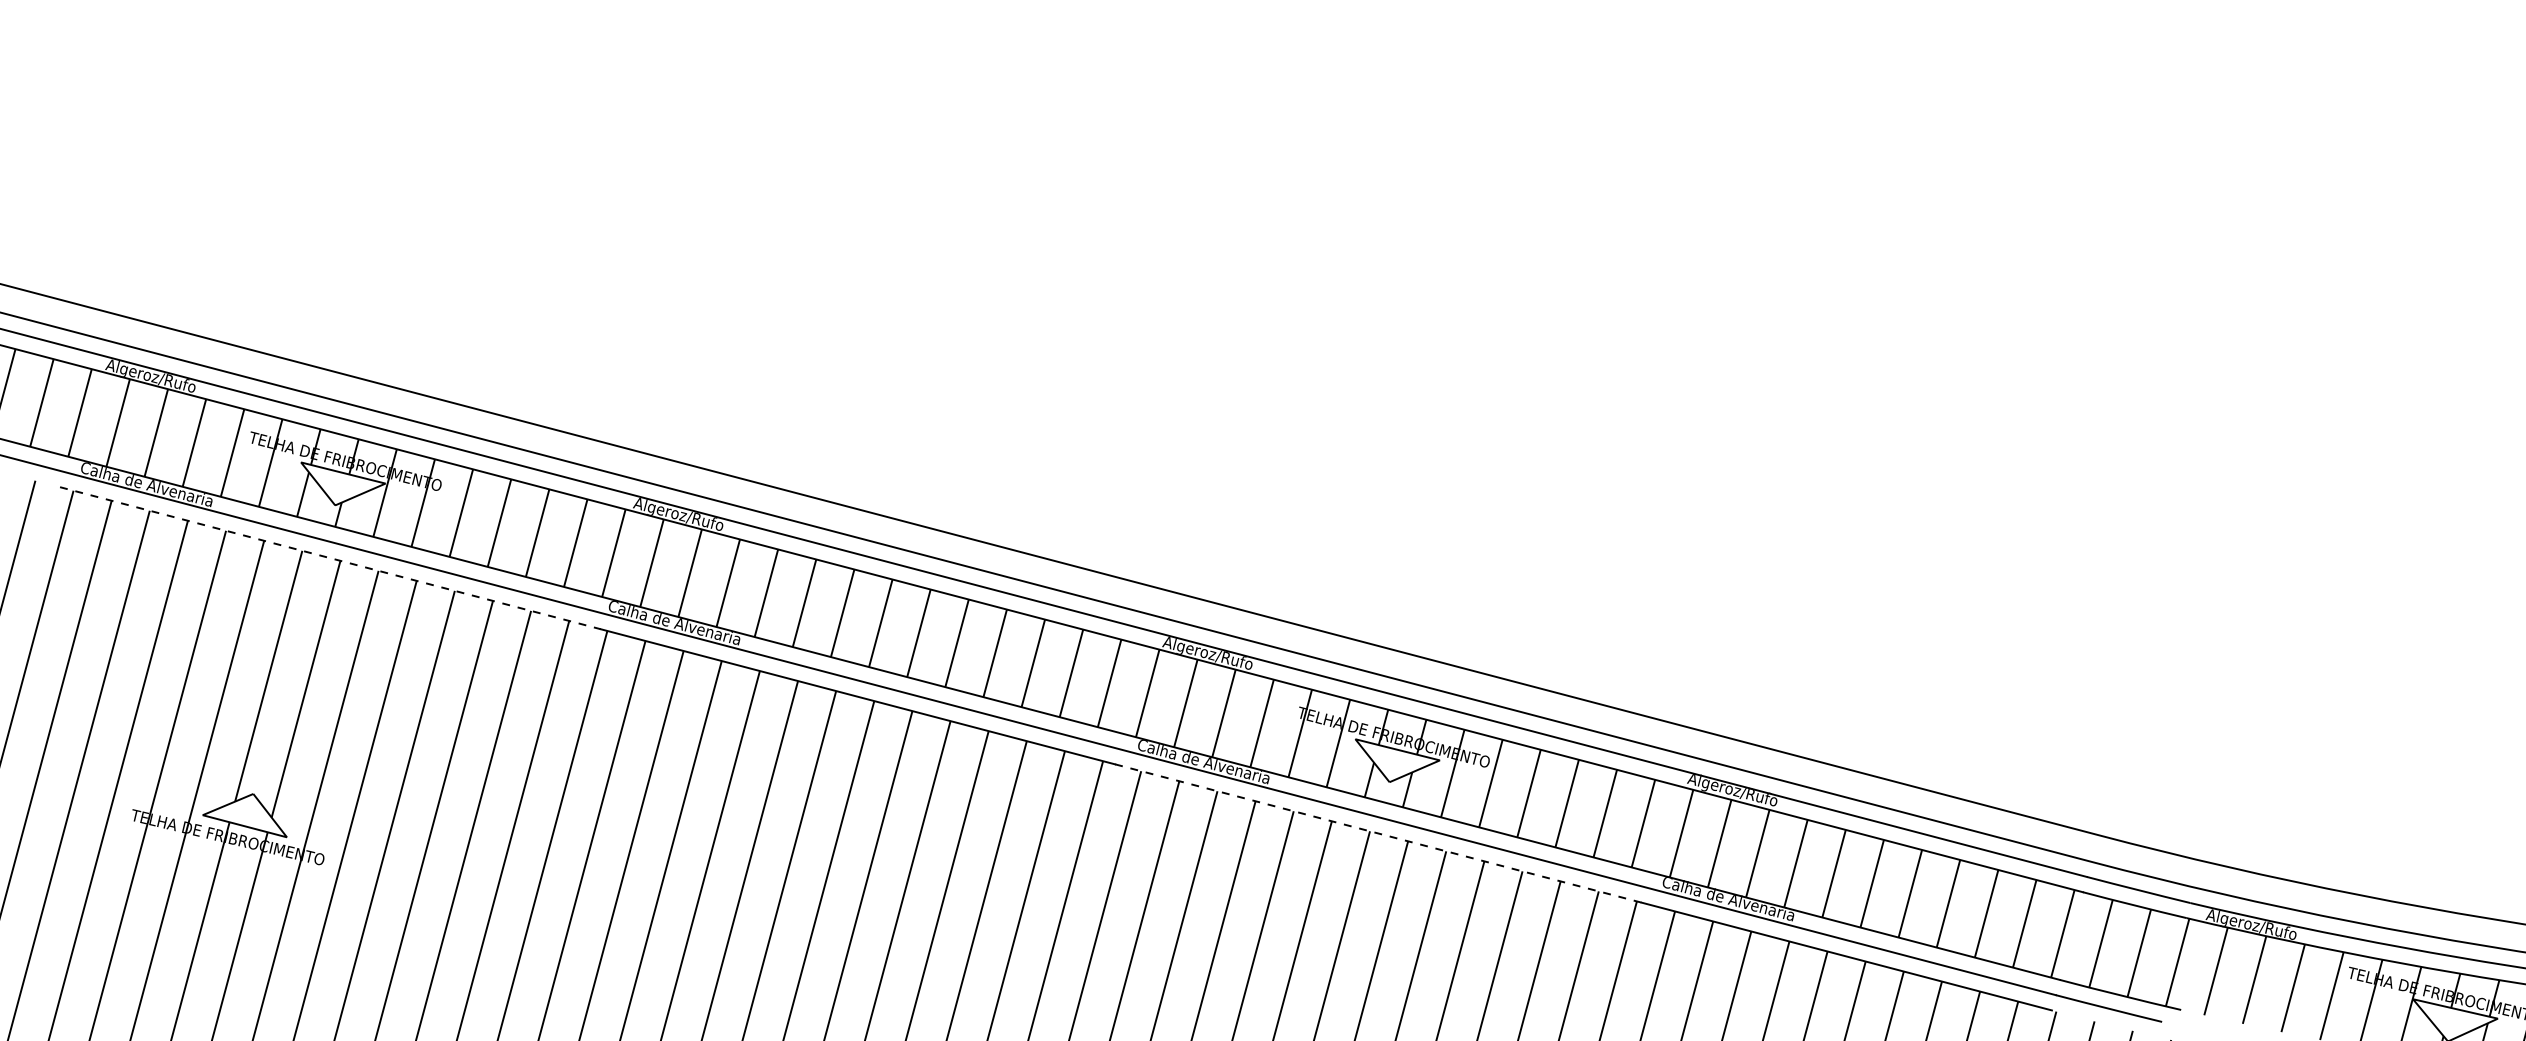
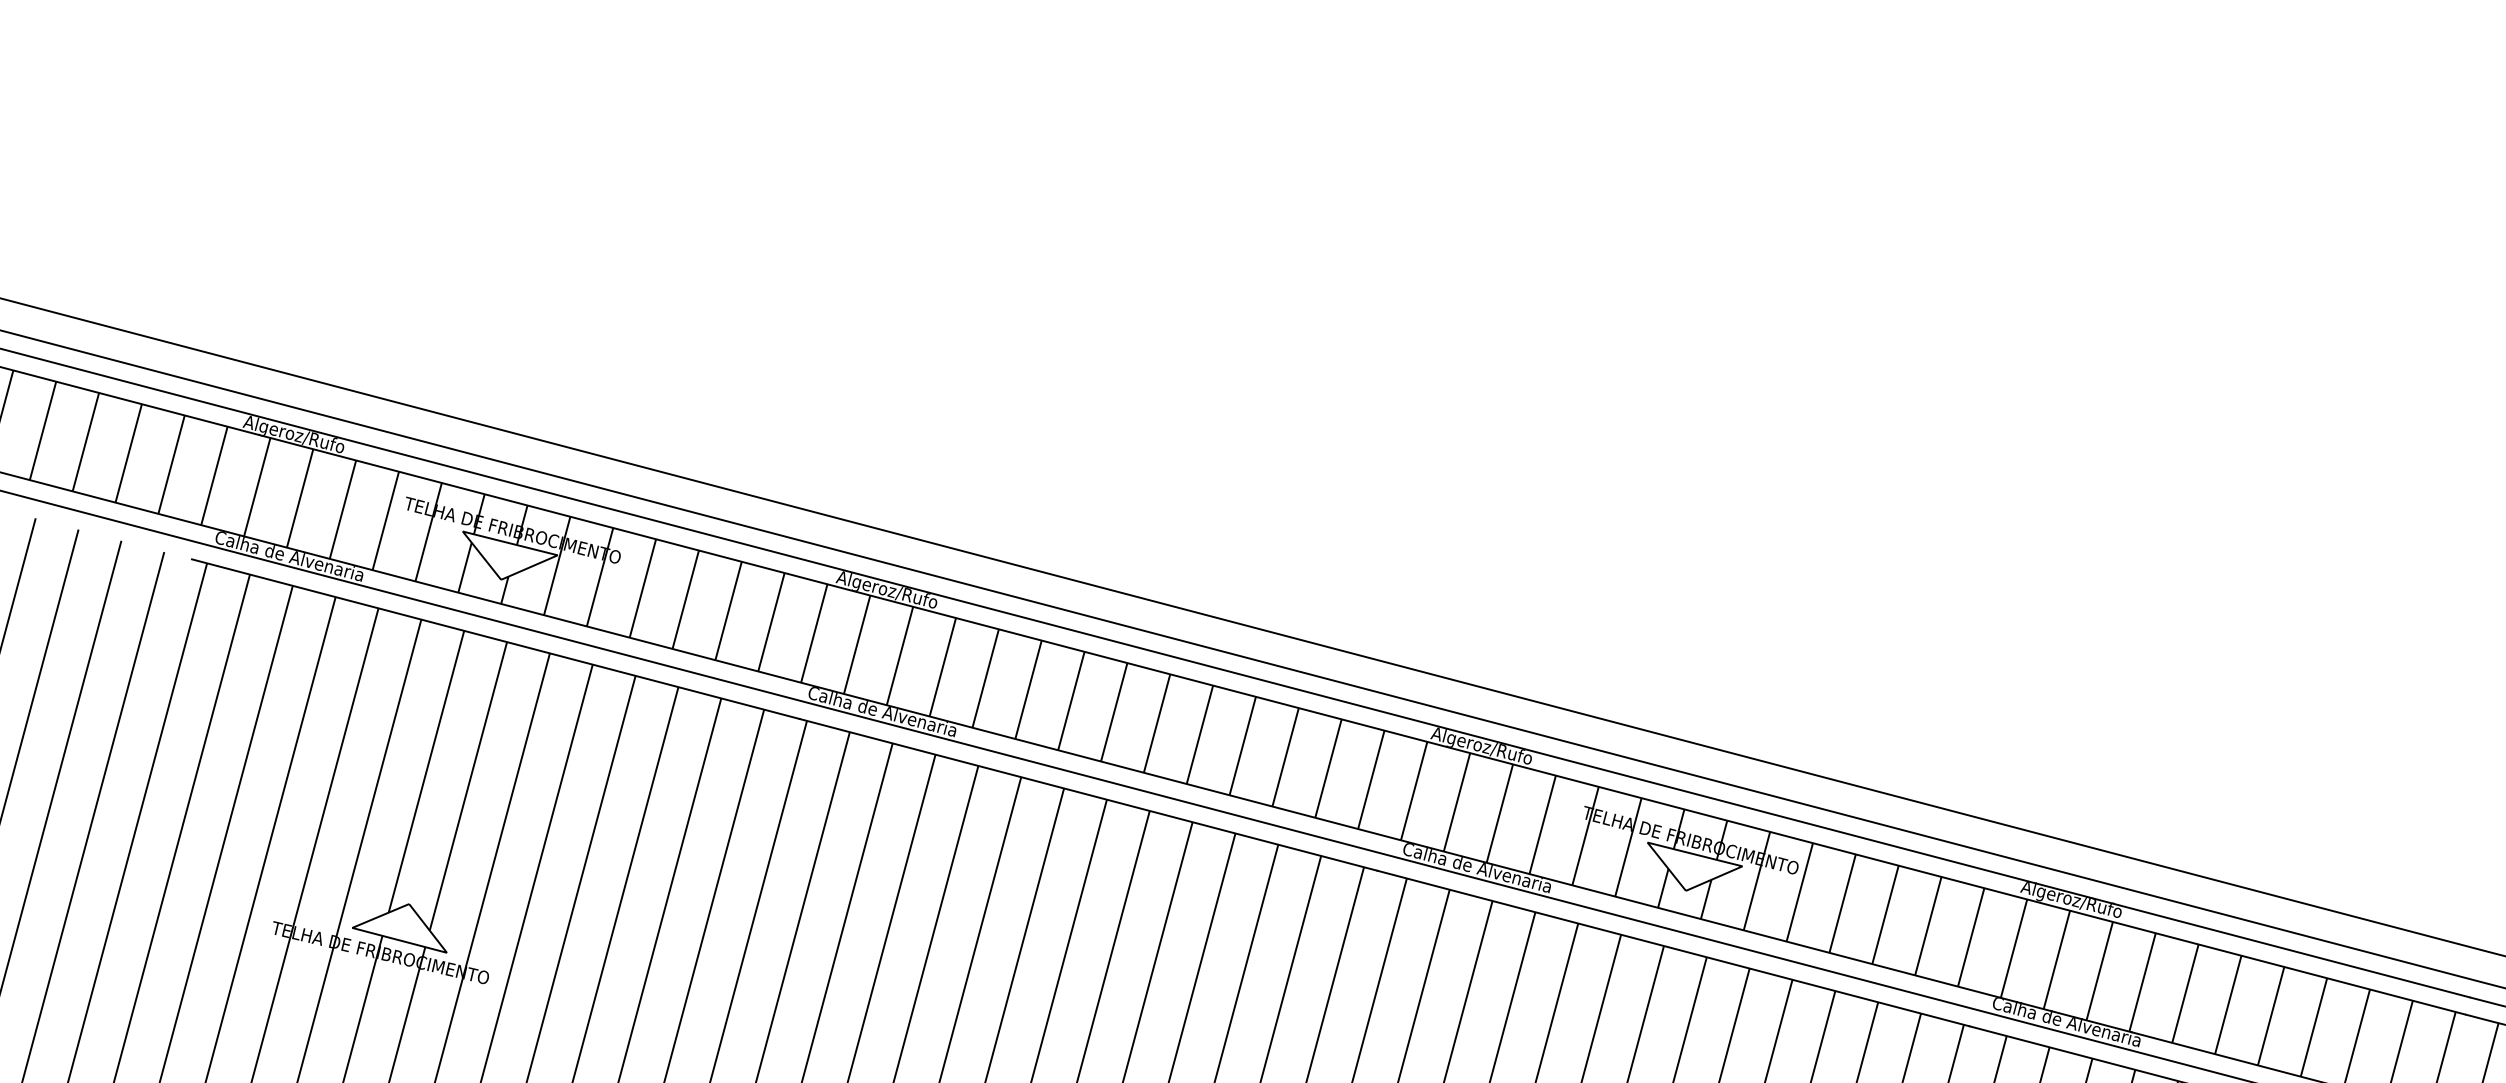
line: (330, 558) -> (495, 639), dashed -> solid
line: (1378, 833) -> (1673, 948), dashed -> solid

